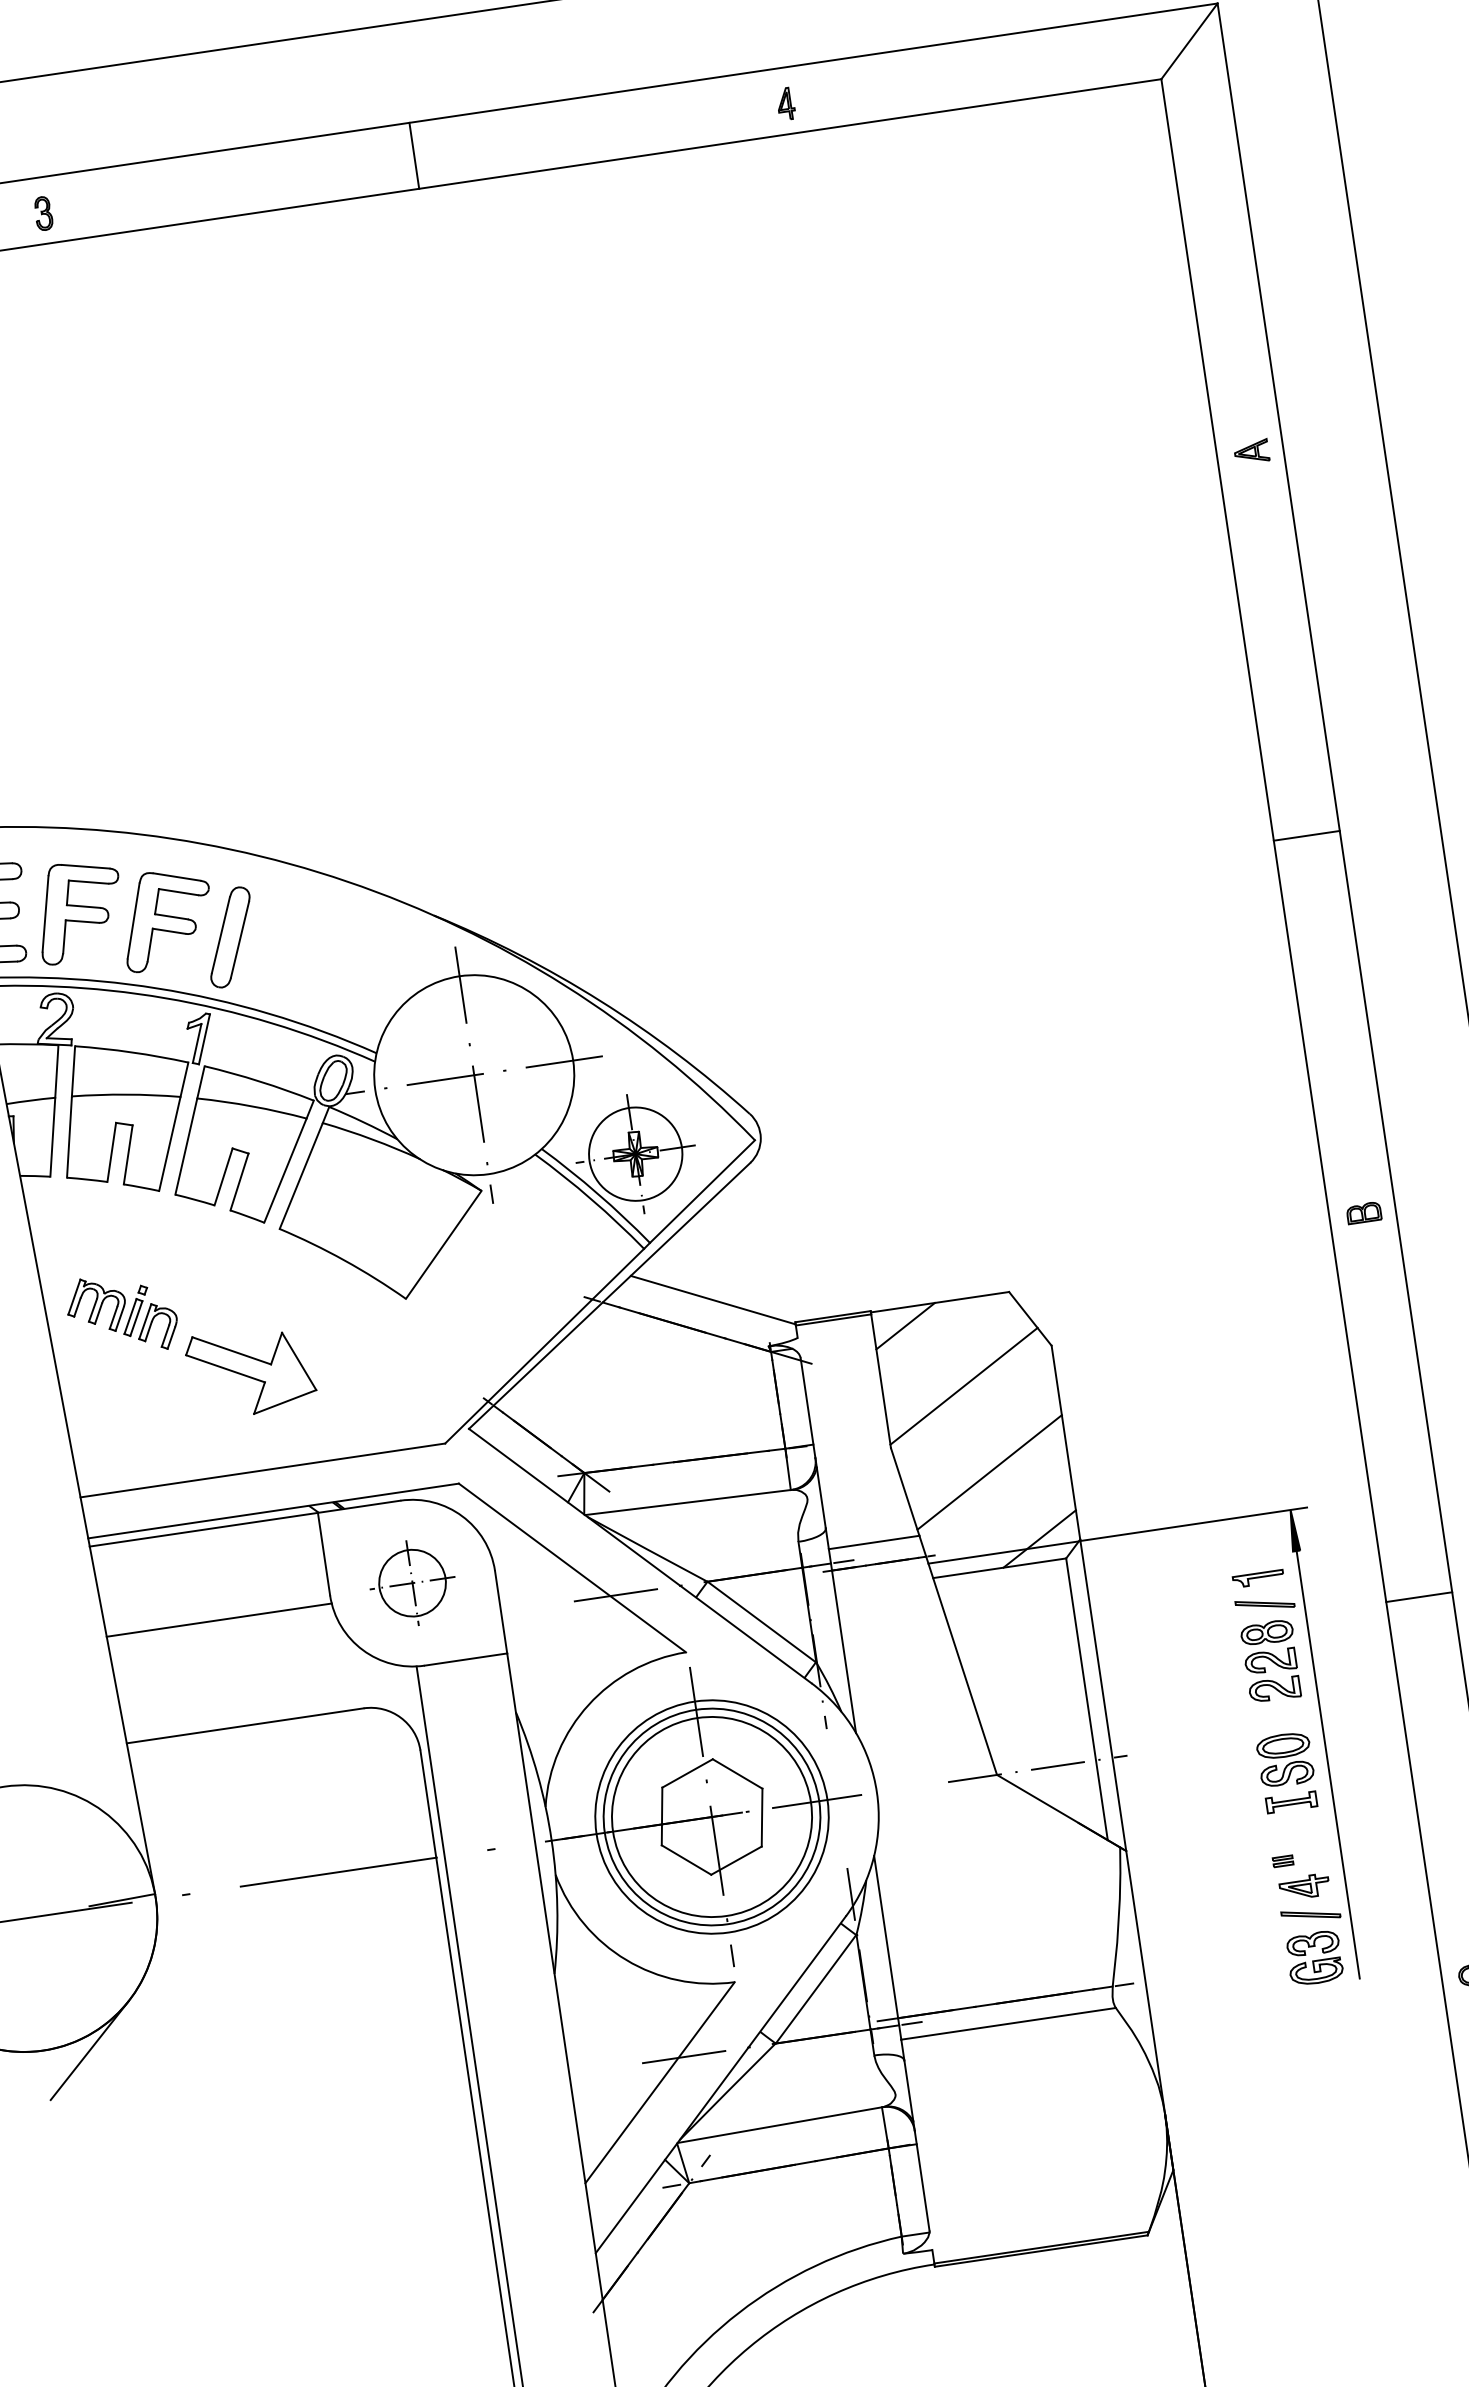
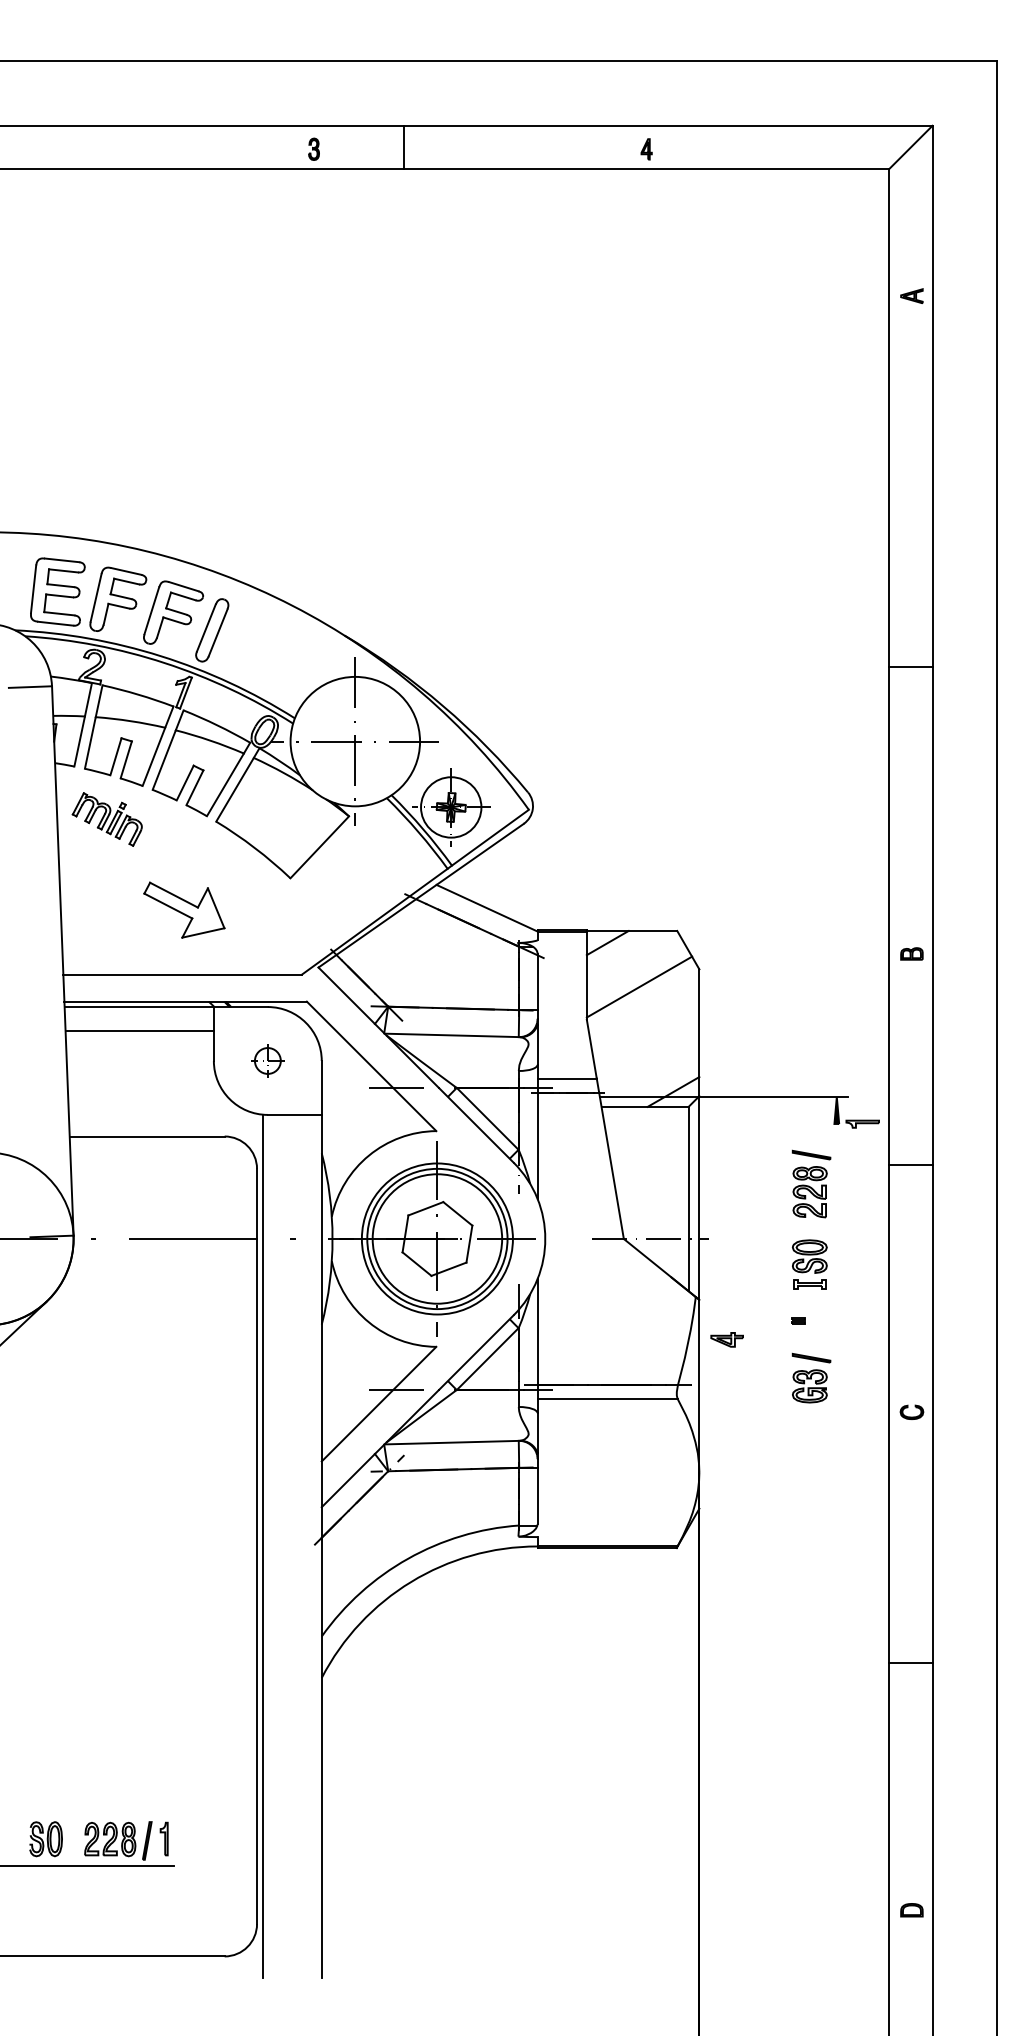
part: (42, 212) -> (313, 148), moved
part: (1250, 451) -> (911, 295), moved
part: (1363, 1212) -> (911, 953), moved
part: (120, 1314) -> (106, 819), moved
line: (989, 1472) -> (647, 1044), removed
part: (1257, 1577) -> (862, 1123), moved
part: (411, 1582) -> (267, 1060), size x0.6
line: (219, 1620) -> (140, 1031), moved
line: (1327, 1764) -> (836, 1263), removed
part: (1303, 1886) -> (726, 1339), moved

